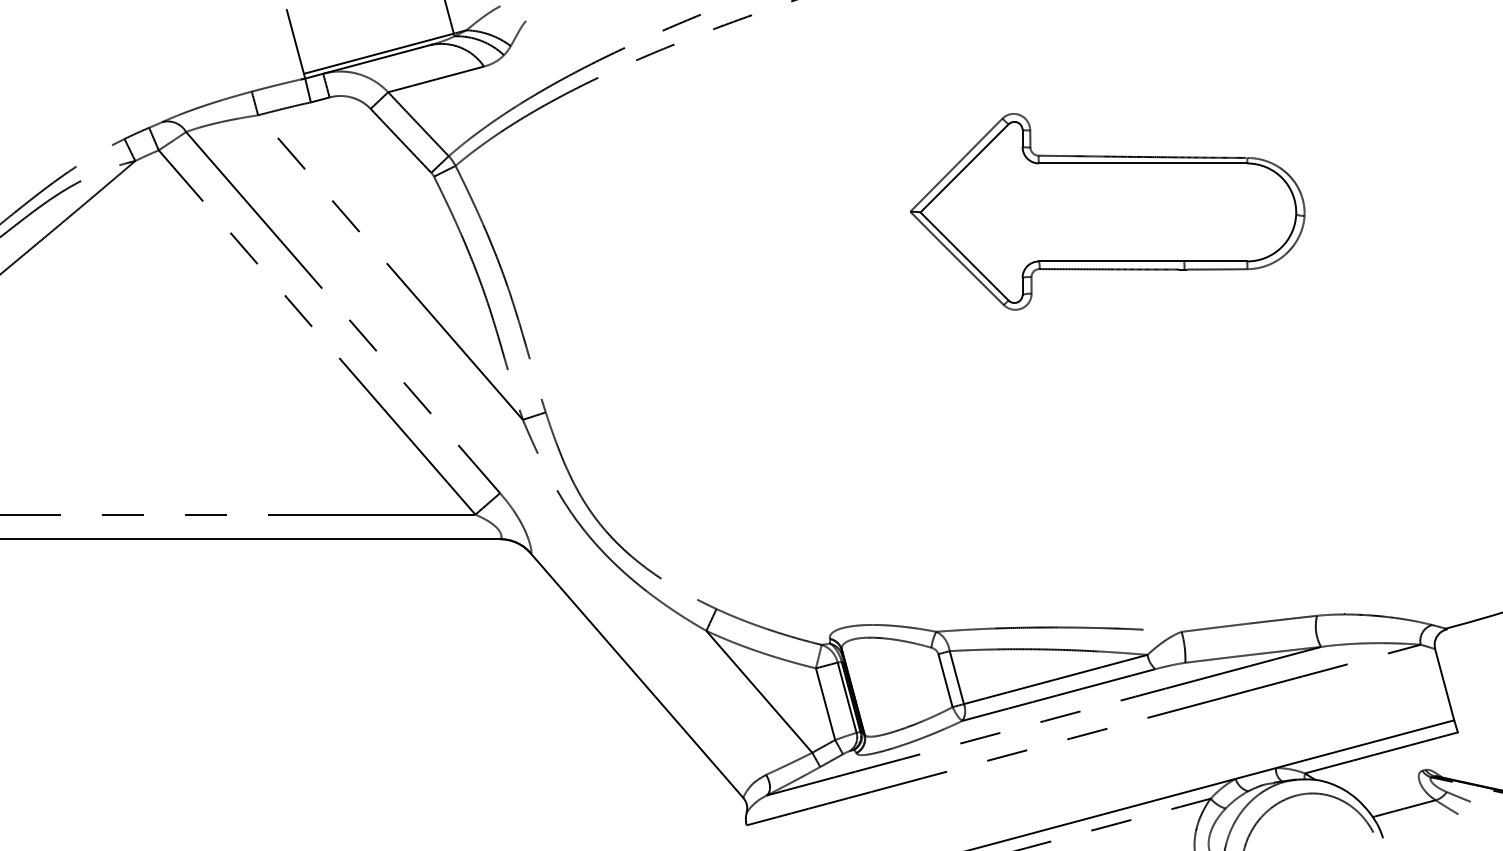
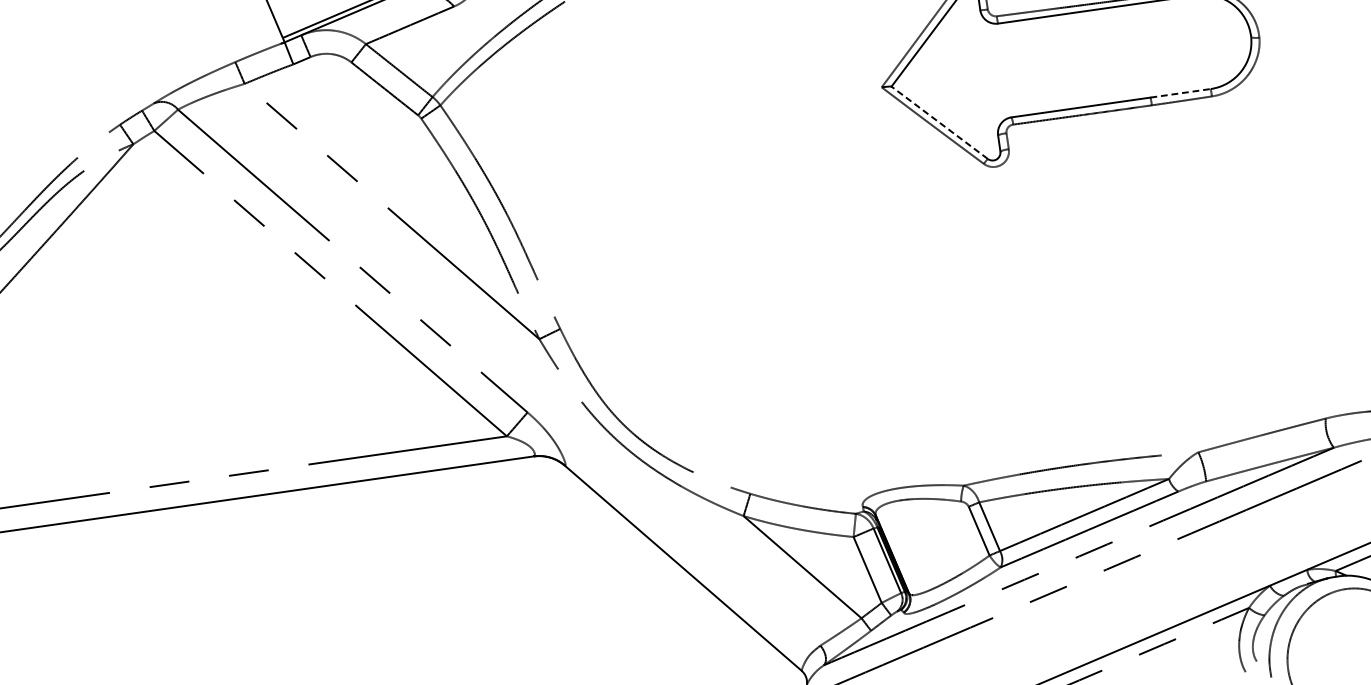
line: (964, 256) -> (939, 122), solid -> dashed
line: (1215, 261) -> (1180, 93), solid -> dashed

